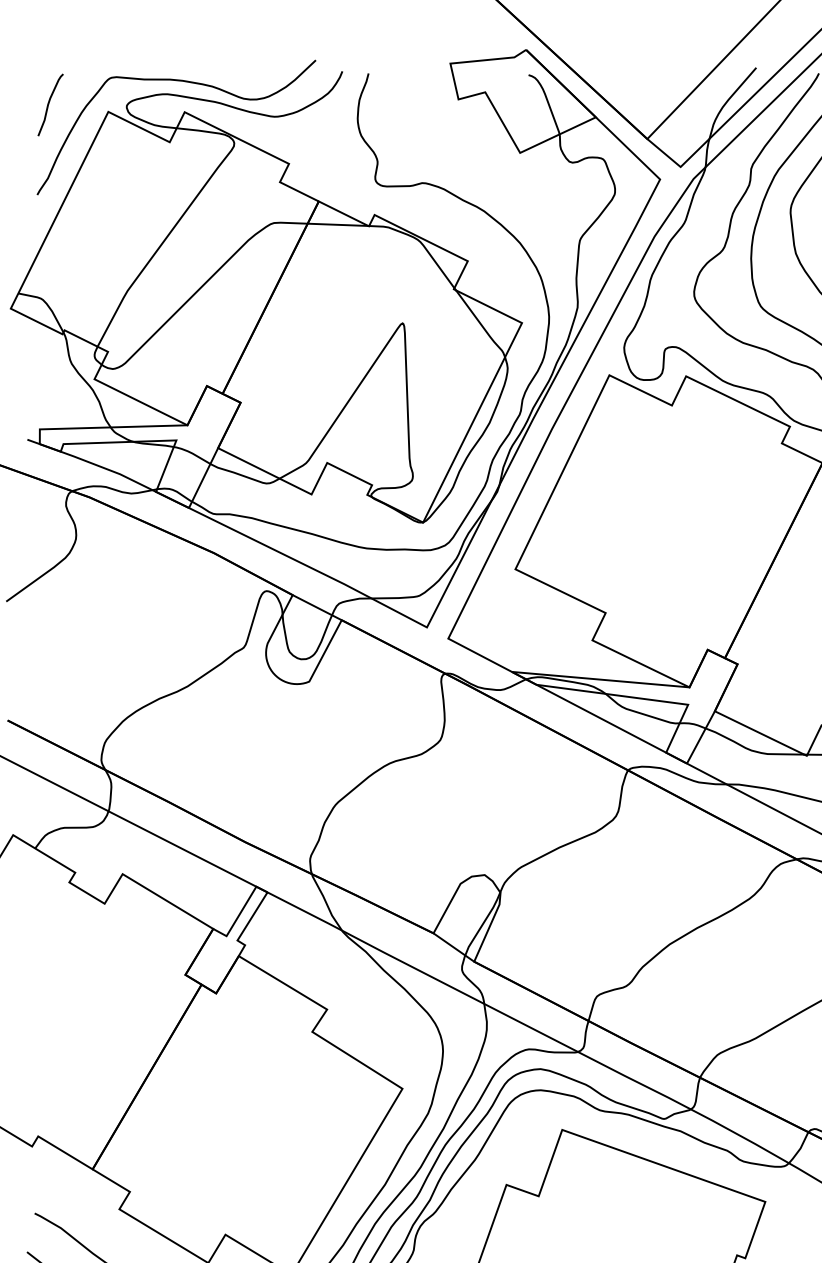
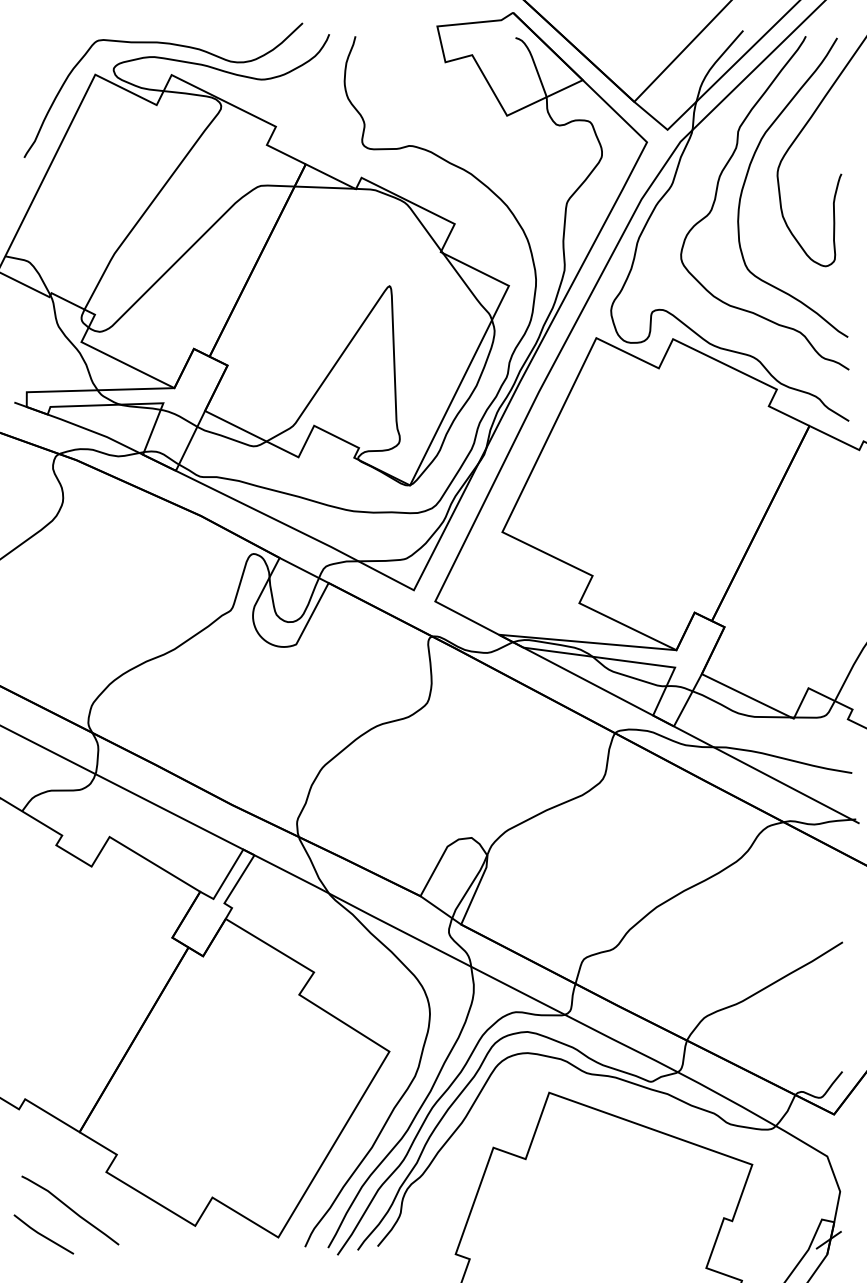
curve: (49, 104) -> (36, 67), removed

